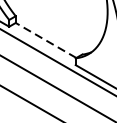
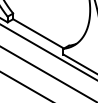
line: (45, 40) -> (38, 33), dashed -> solid

